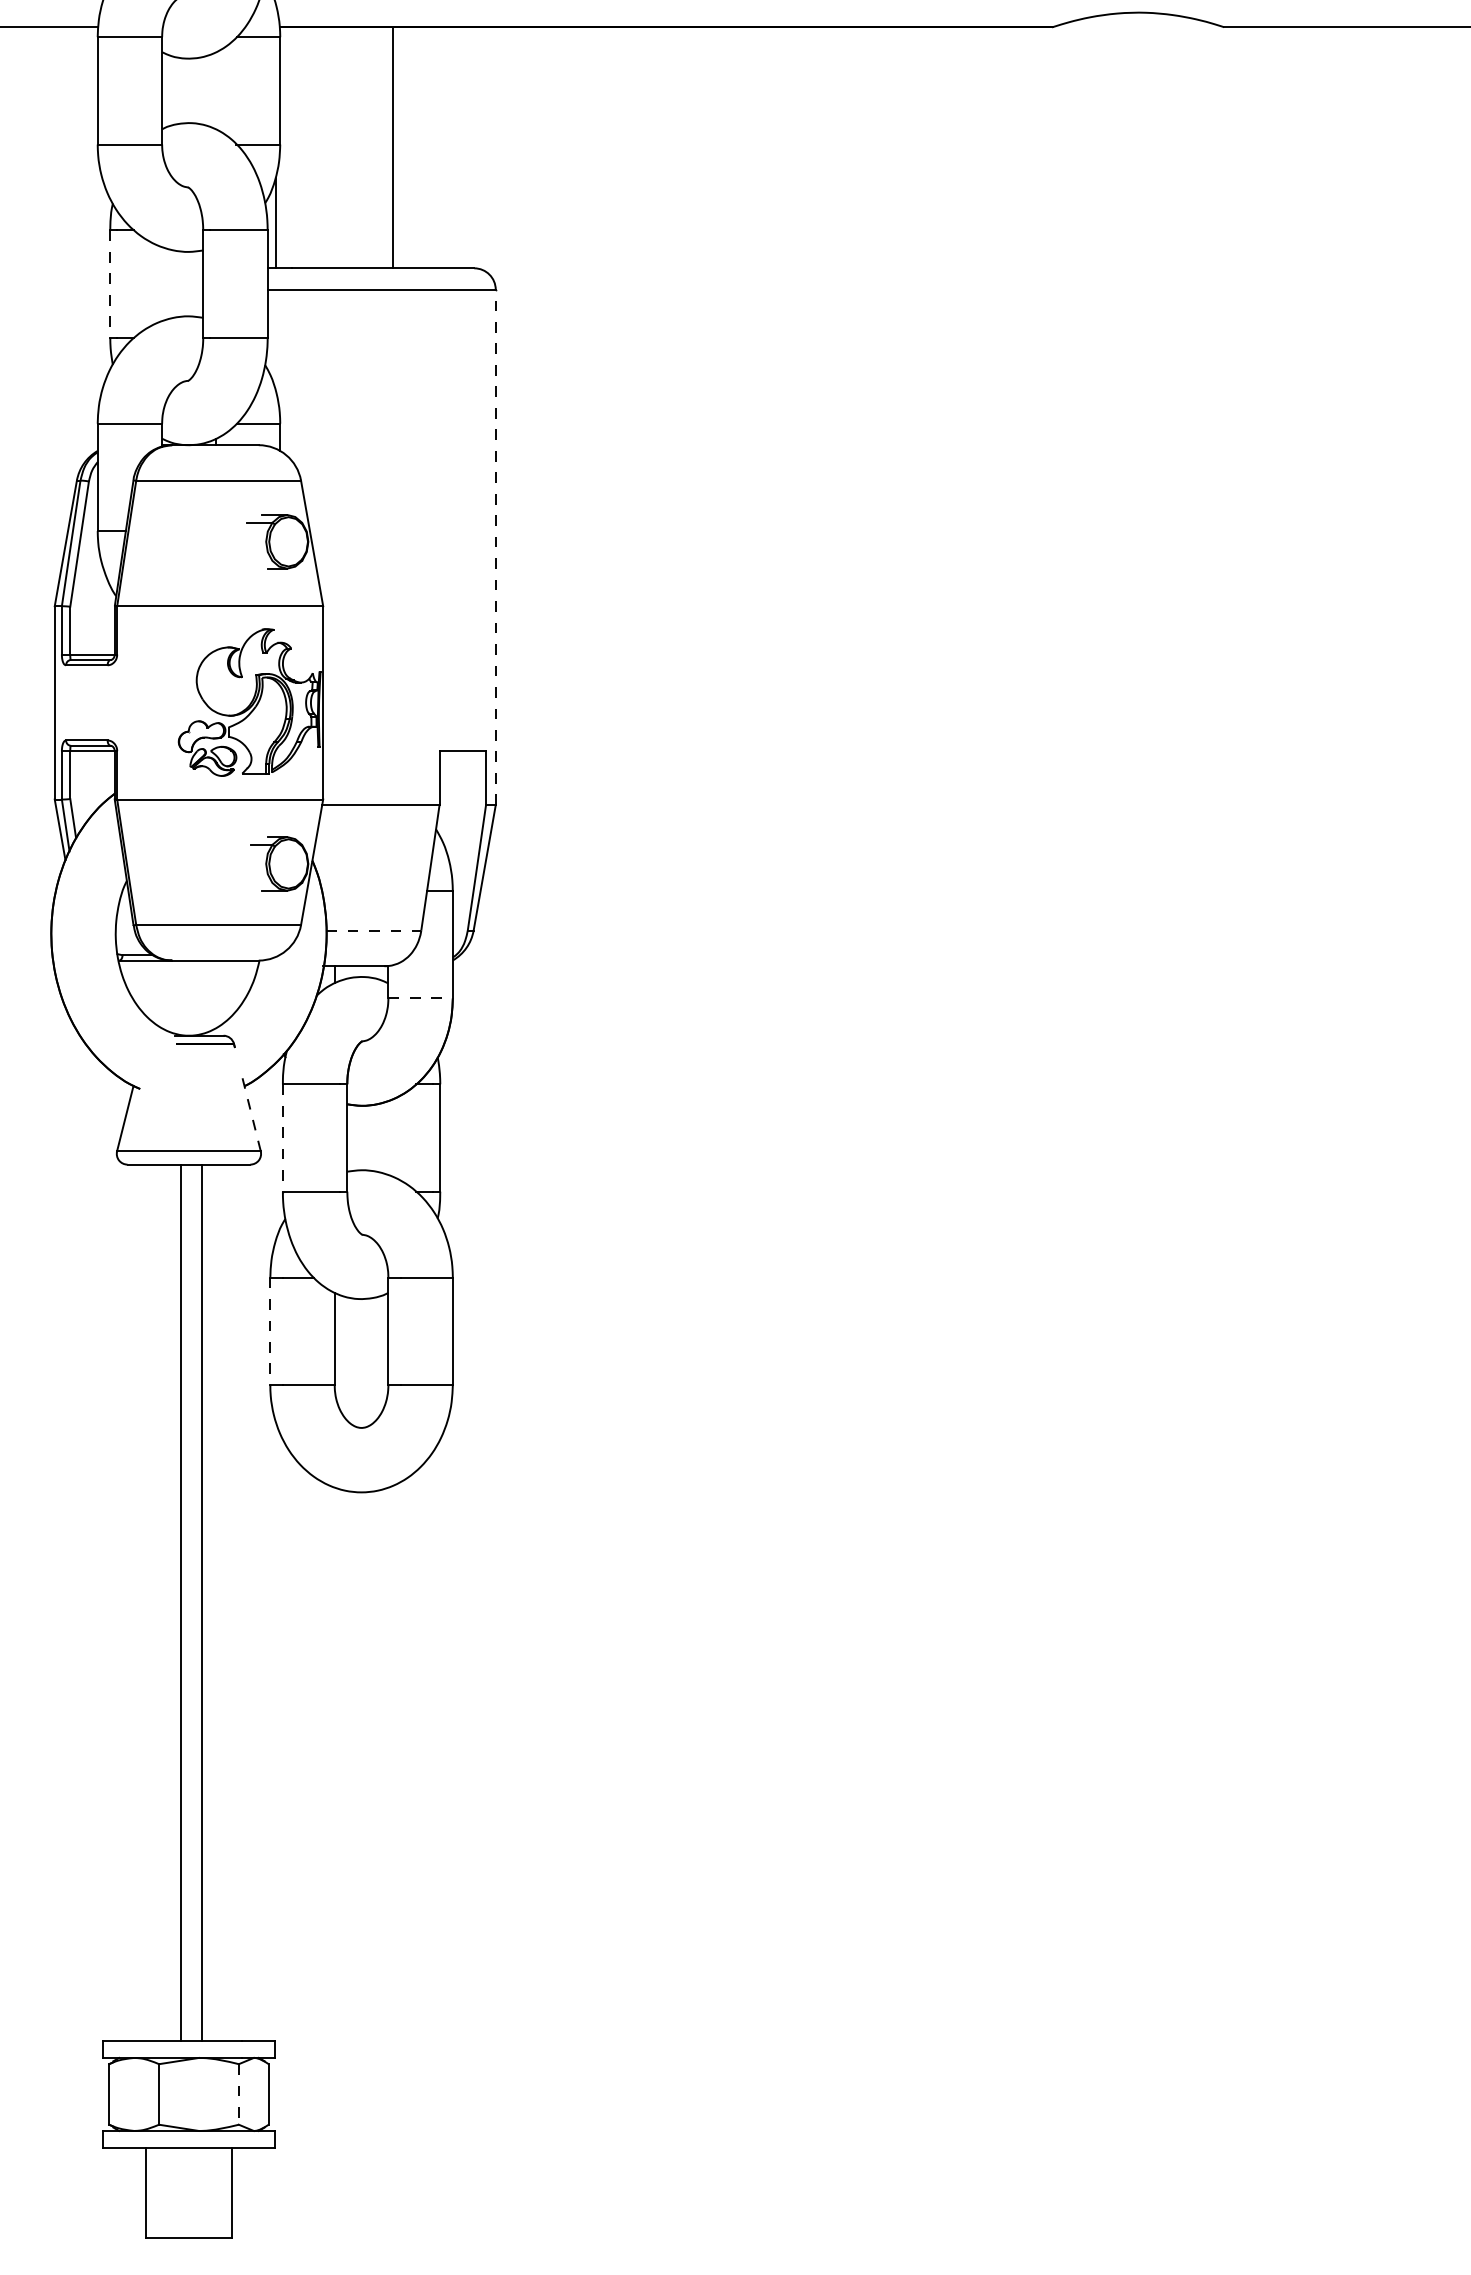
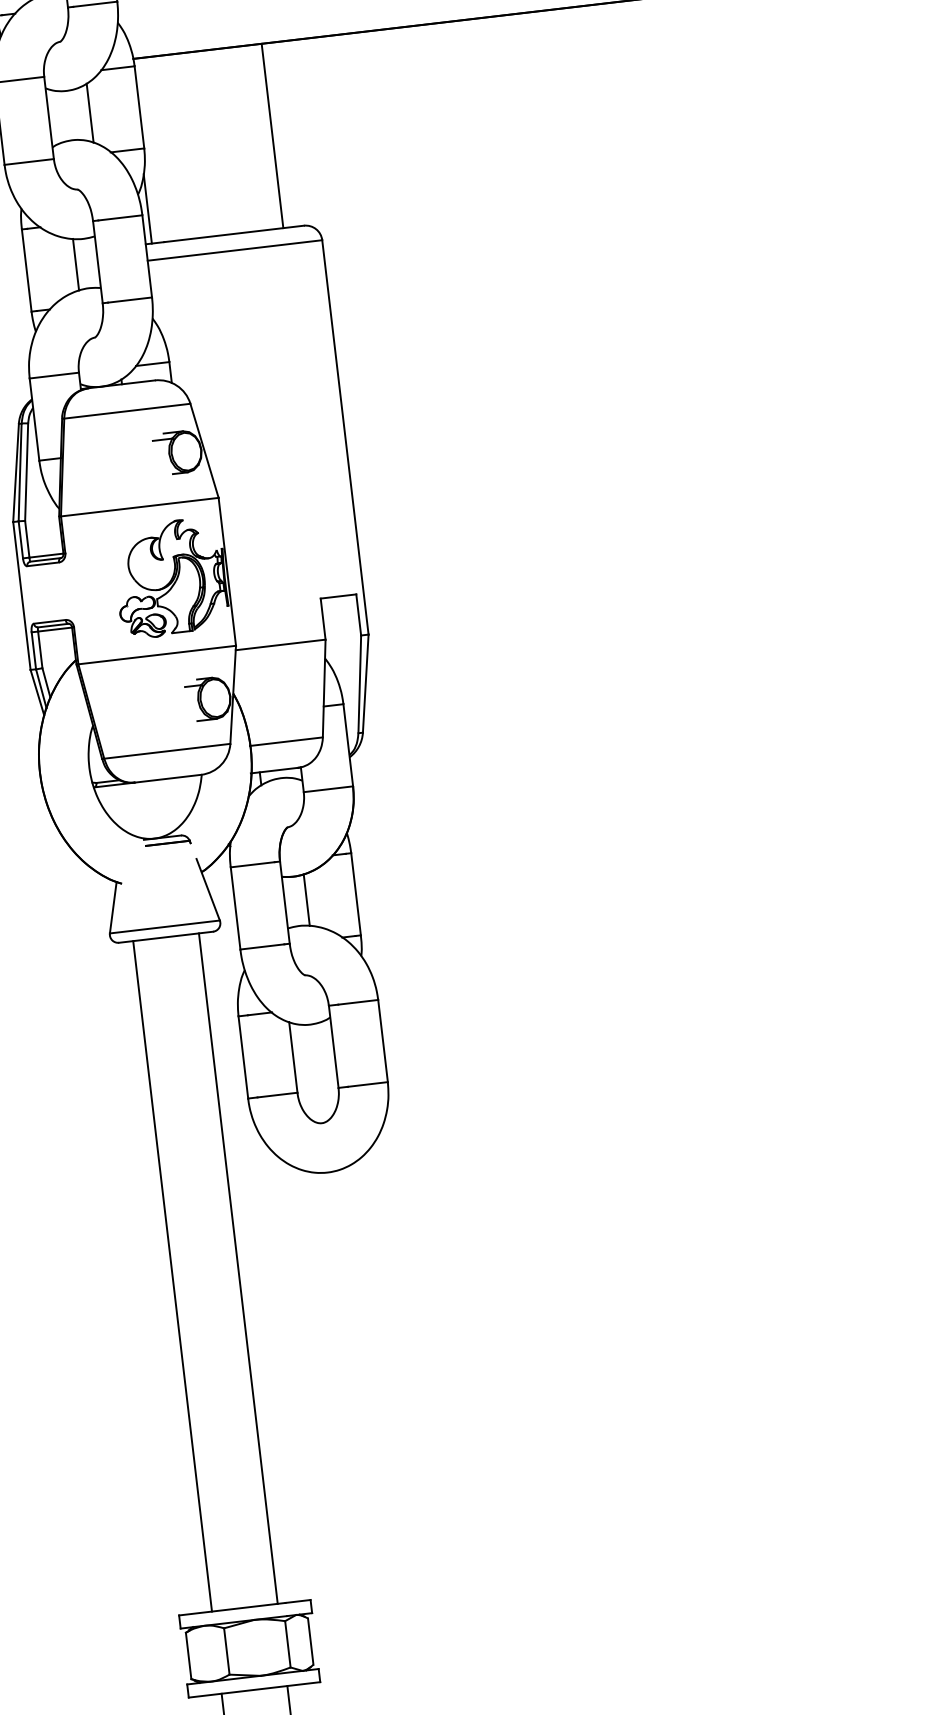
line: (215, 90) -> (89, 112), added
line: (393, 147) -> (272, 135), moved
line: (174, 283) -> (75, 264), added
line: (110, 284) -> (26, 270), dashed -> solid
line: (495, 547) -> (345, 437), dashed -> solid
line: (373, 930) -> (286, 741), dashed -> solid
line: (421, 998) -> (329, 789), dashed -> solid
line: (250, 1109) -> (208, 889), dashed -> solid
line: (282, 1137) -> (235, 908), dashed -> solid
line: (375, 1137) -> (306, 899), added
line: (270, 1331) -> (243, 1057), dashed -> solid
line: (180, 1602) -> (238, 1268), moved
line: (202, 1602) -> (172, 1276), moved
line: (238, 2094) -> (287, 1644), dashed -> solid

